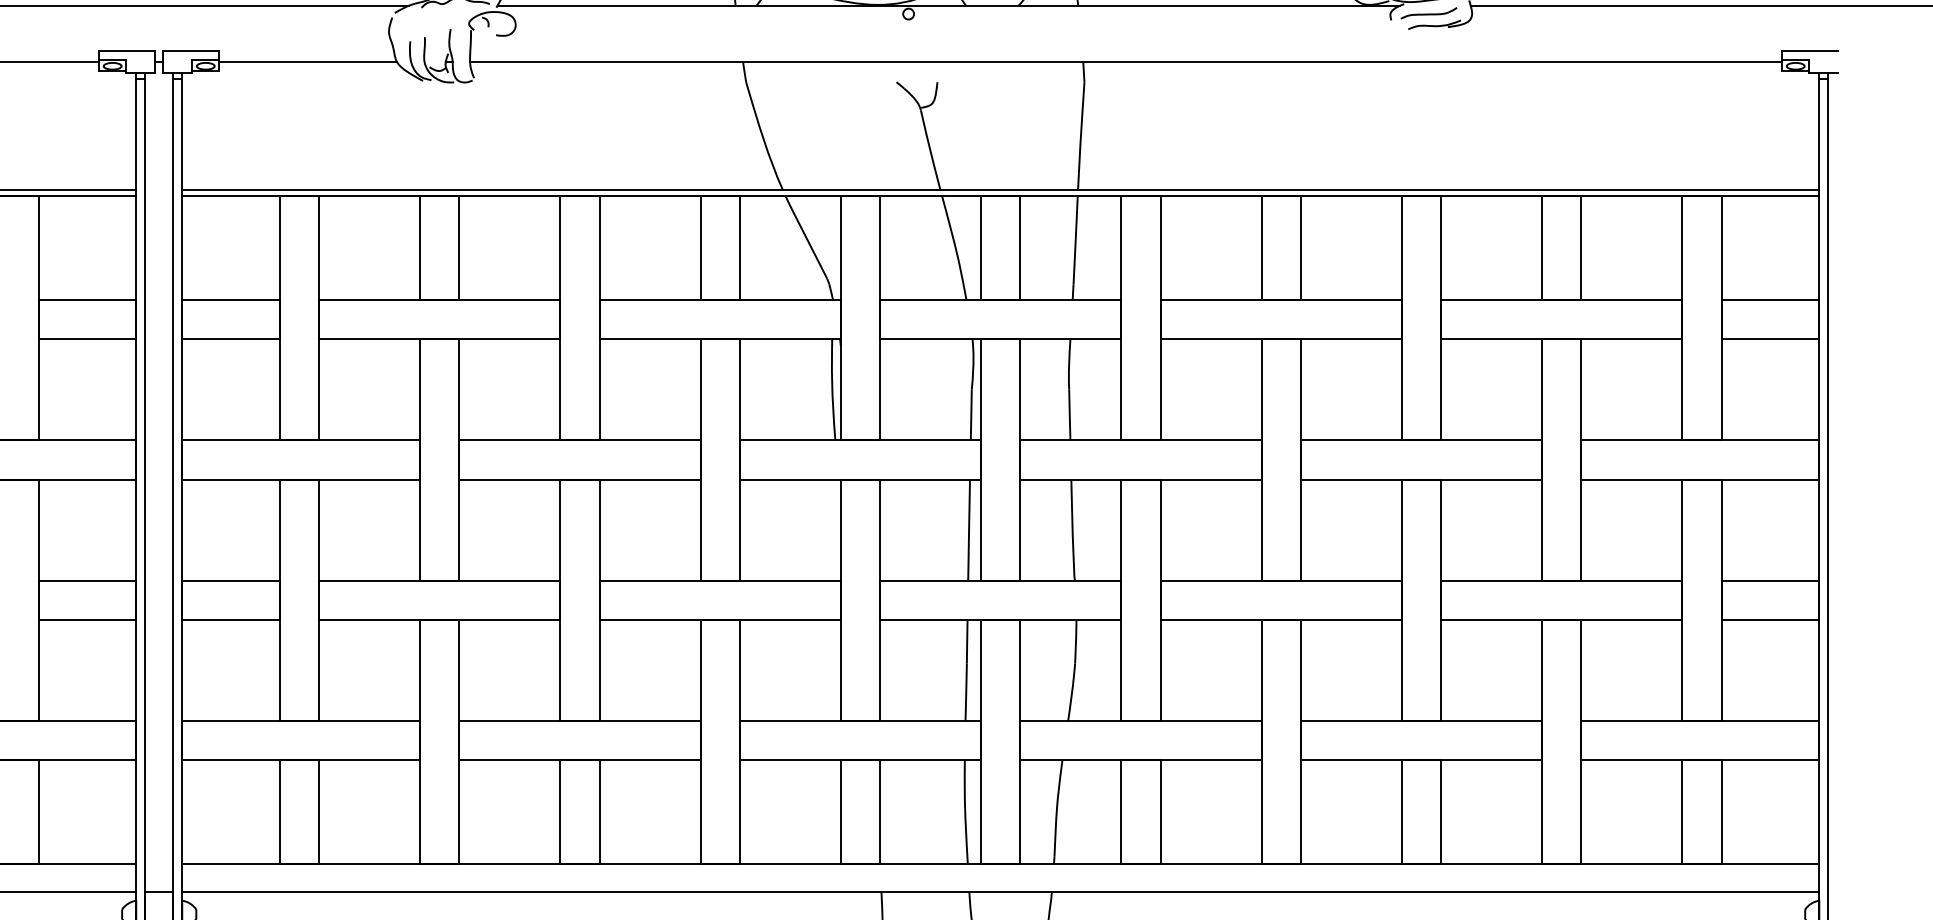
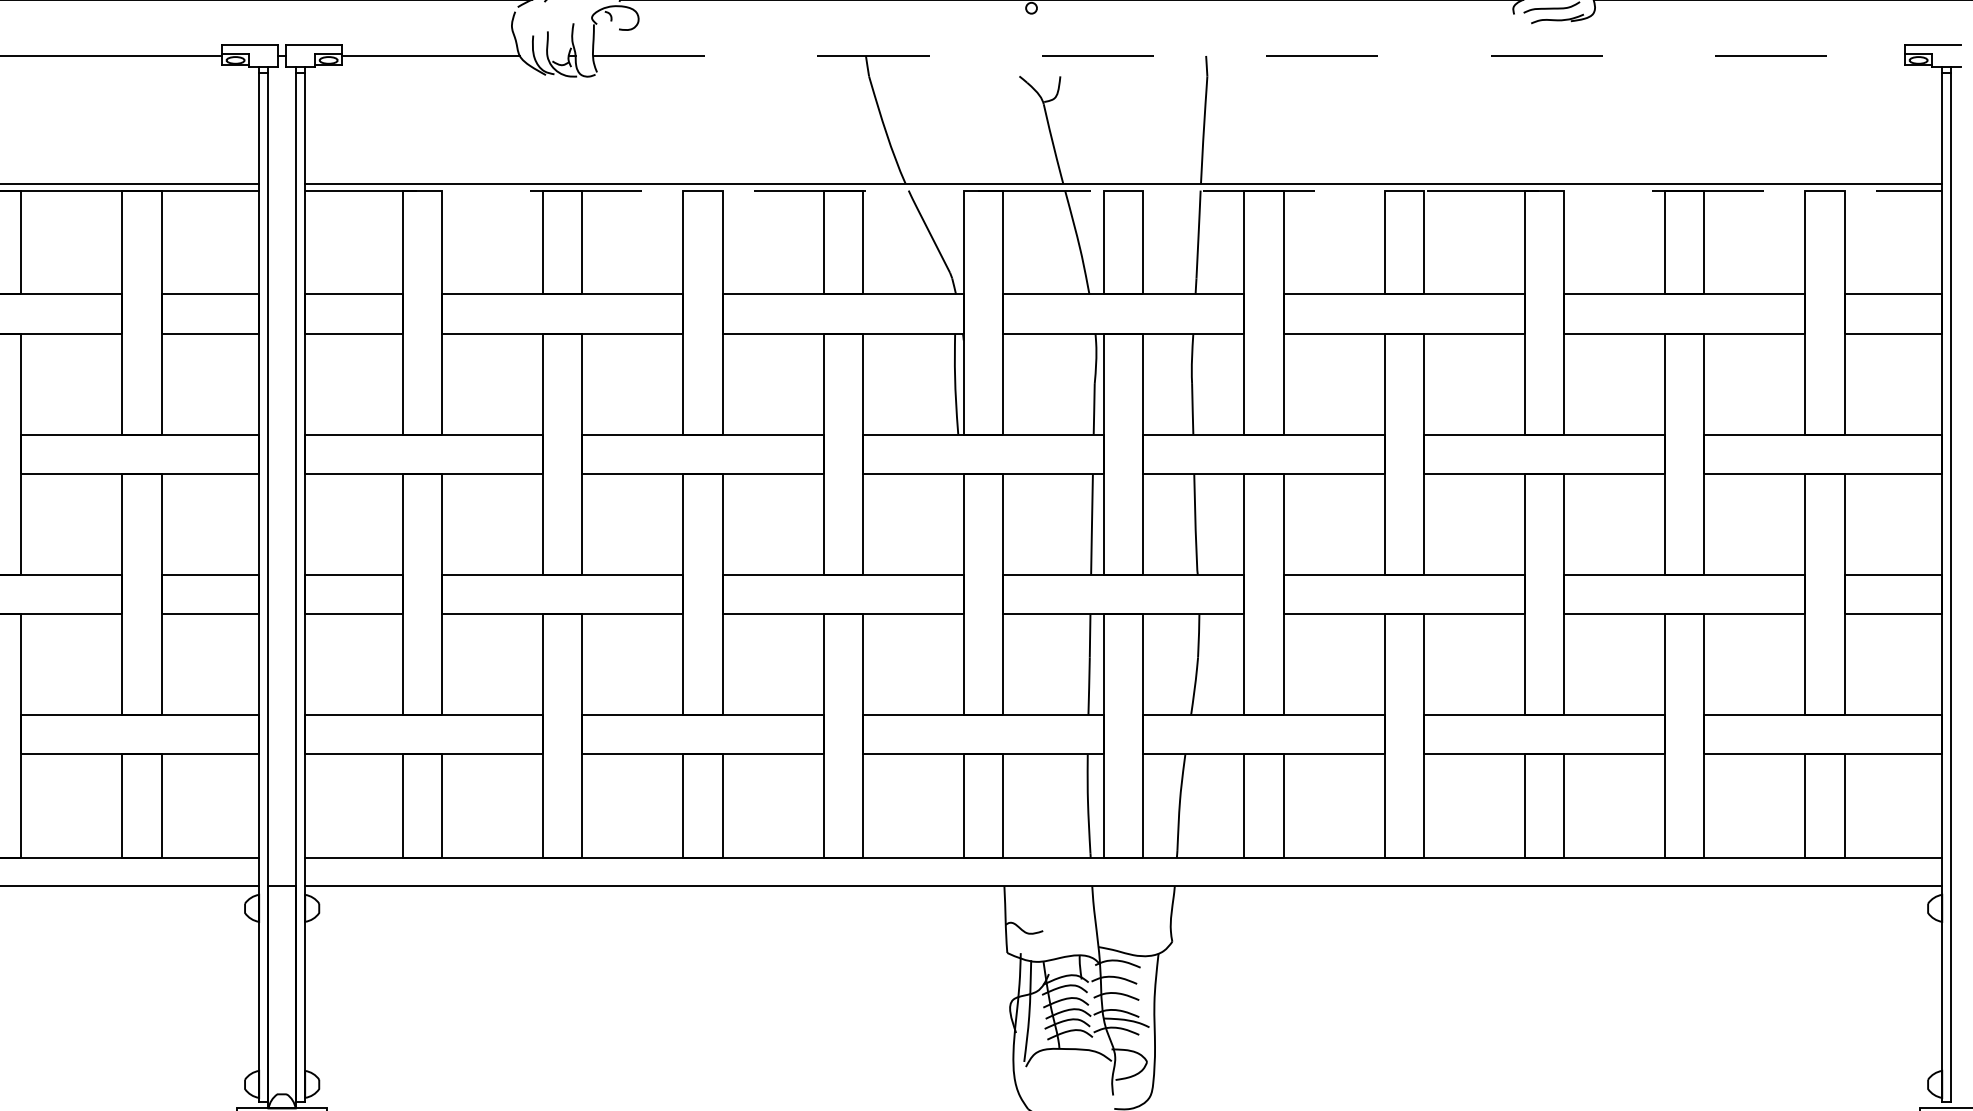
line: (1126, 61) -> (1249, 55), solid -> dashed
line: (1000, 196) -> (1123, 190), solid -> dashed

